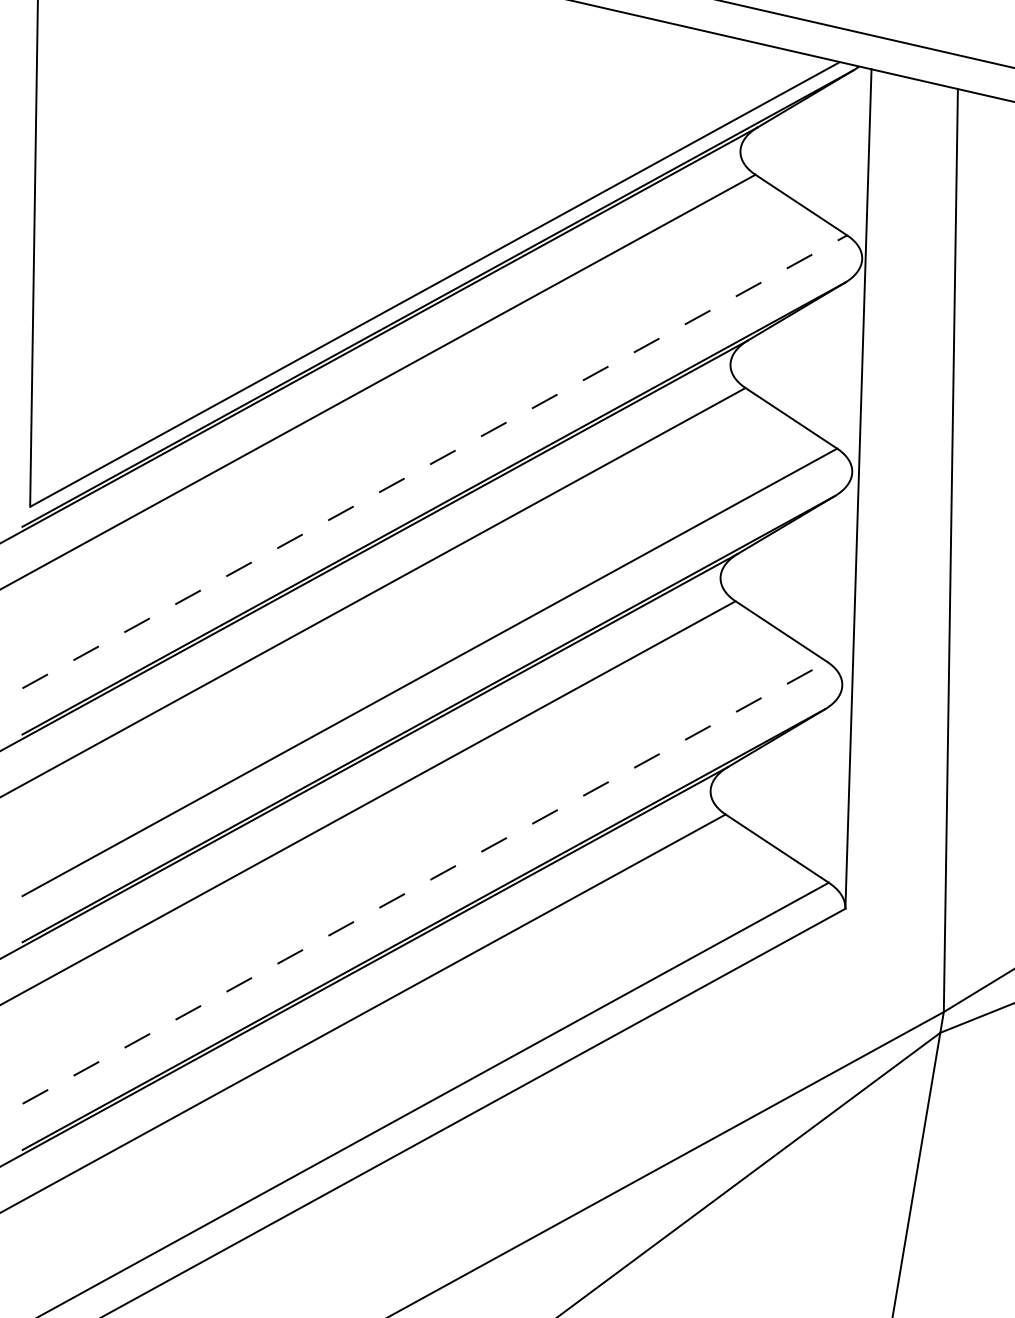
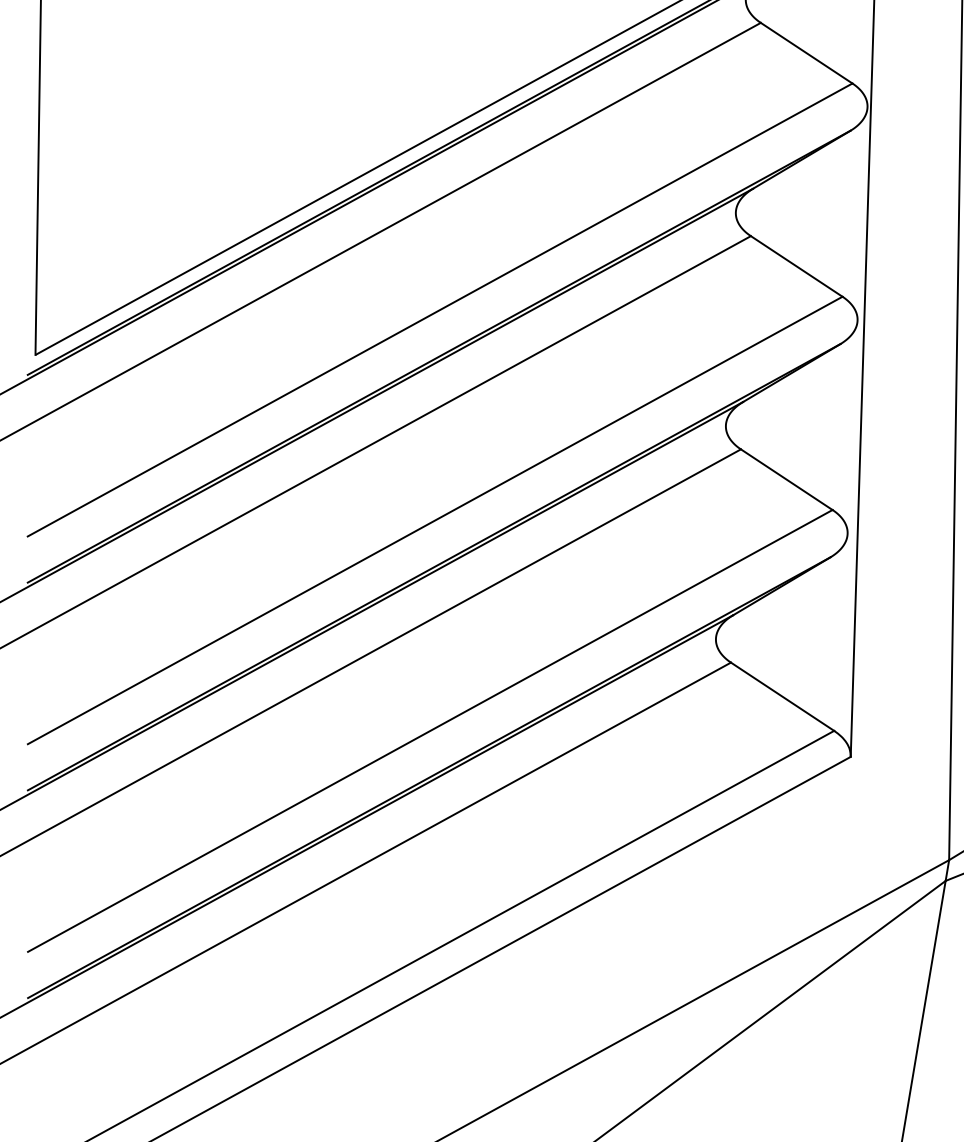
line: (435, 461) -> (440, 309), dashed -> solid
line: (424, 882) -> (429, 730), dashed -> solid

